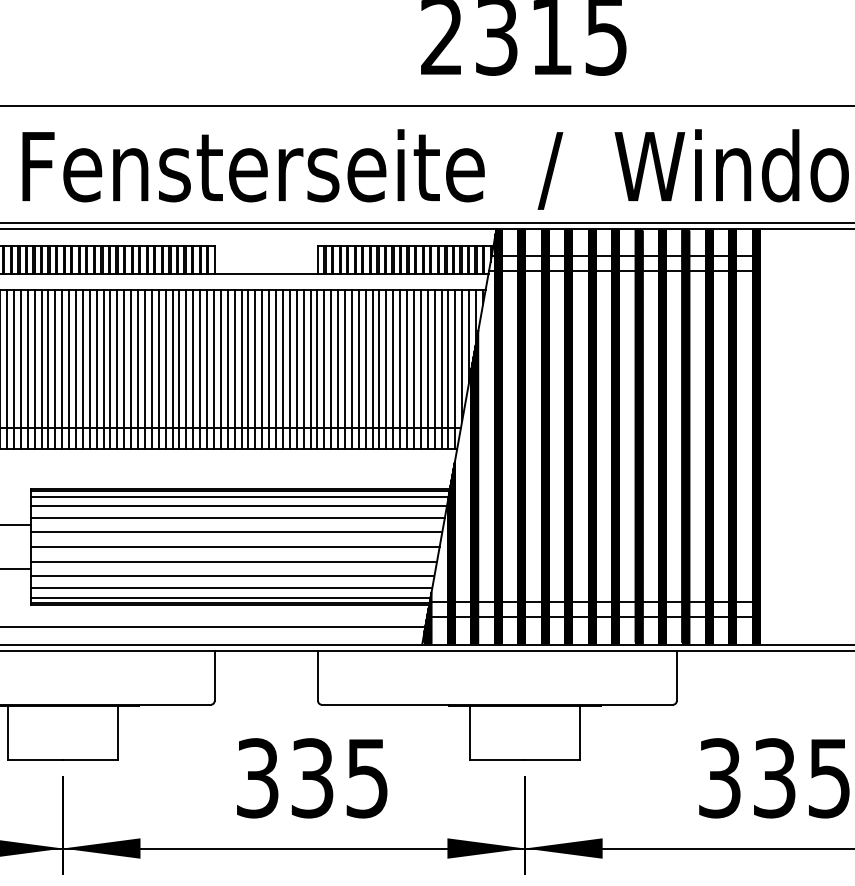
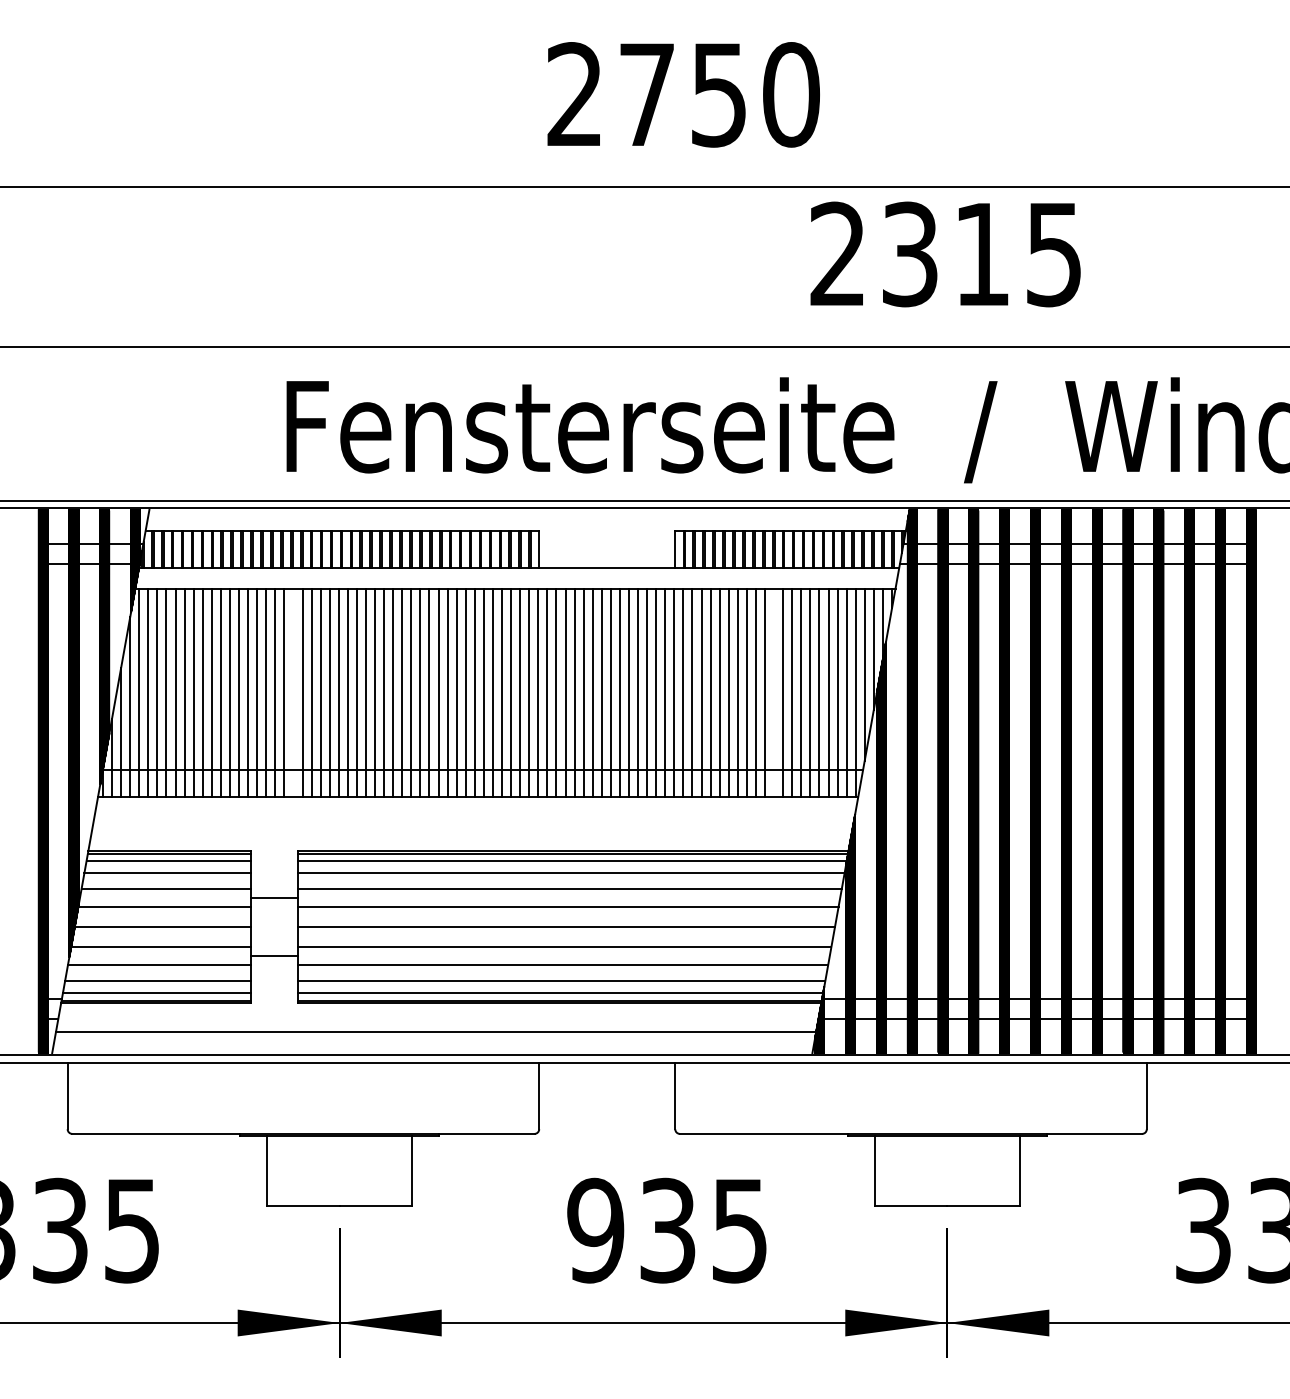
line: (27, 368) -> (293, 692), removed
line: (393, 368) -> (774, 692), removed
text: (257, 778) -> (595, 1230), 335 -> 935

